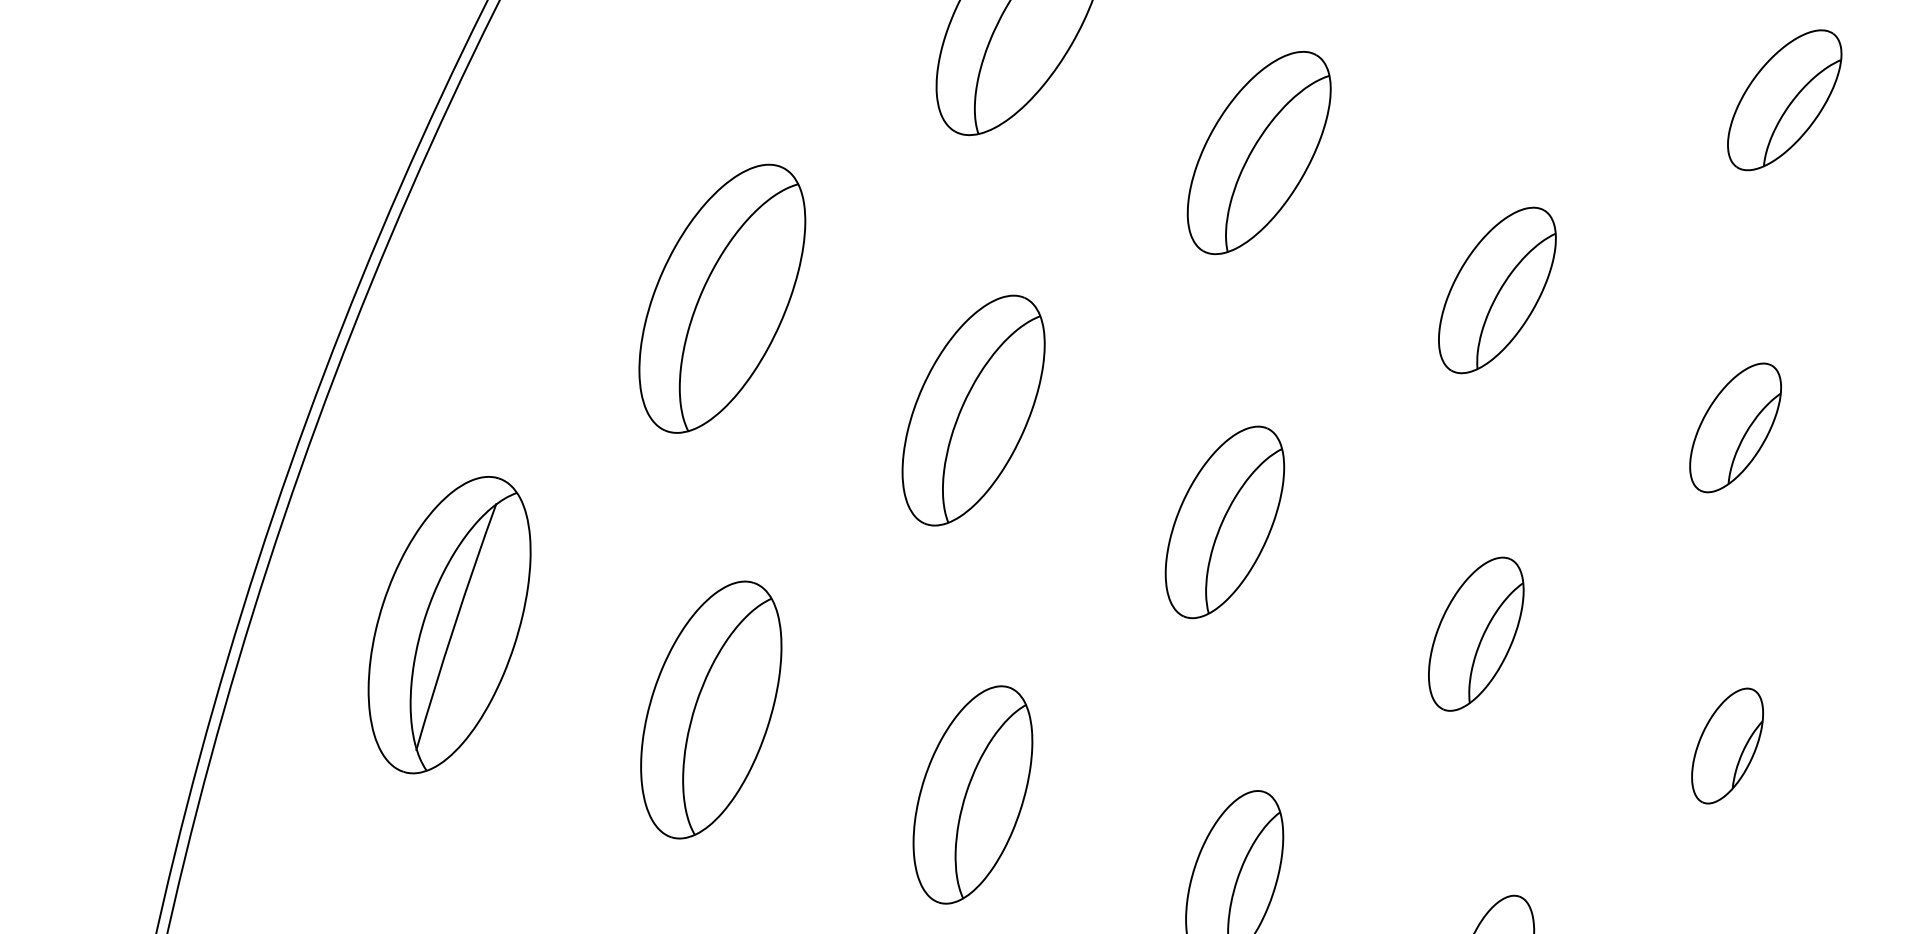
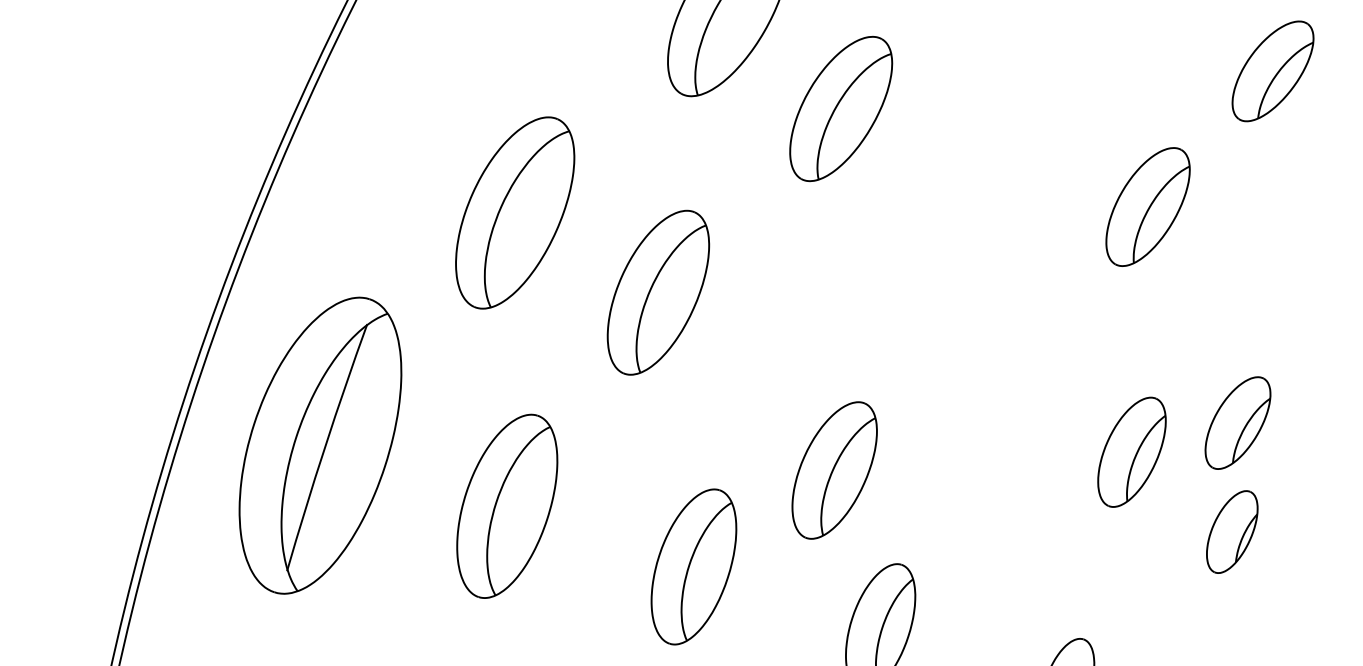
part: (1259, 153) -> (841, 109), moved
part: (1496, 289) -> (1147, 206), moved
part: (973, 410) -> (658, 292), moved
part: (1734, 427) -> (1237, 422), moved
part: (1224, 522) -> (834, 470), moved
part: (449, 624) -> (320, 445), size x1.4
part: (1475, 633) -> (1131, 451), moved

